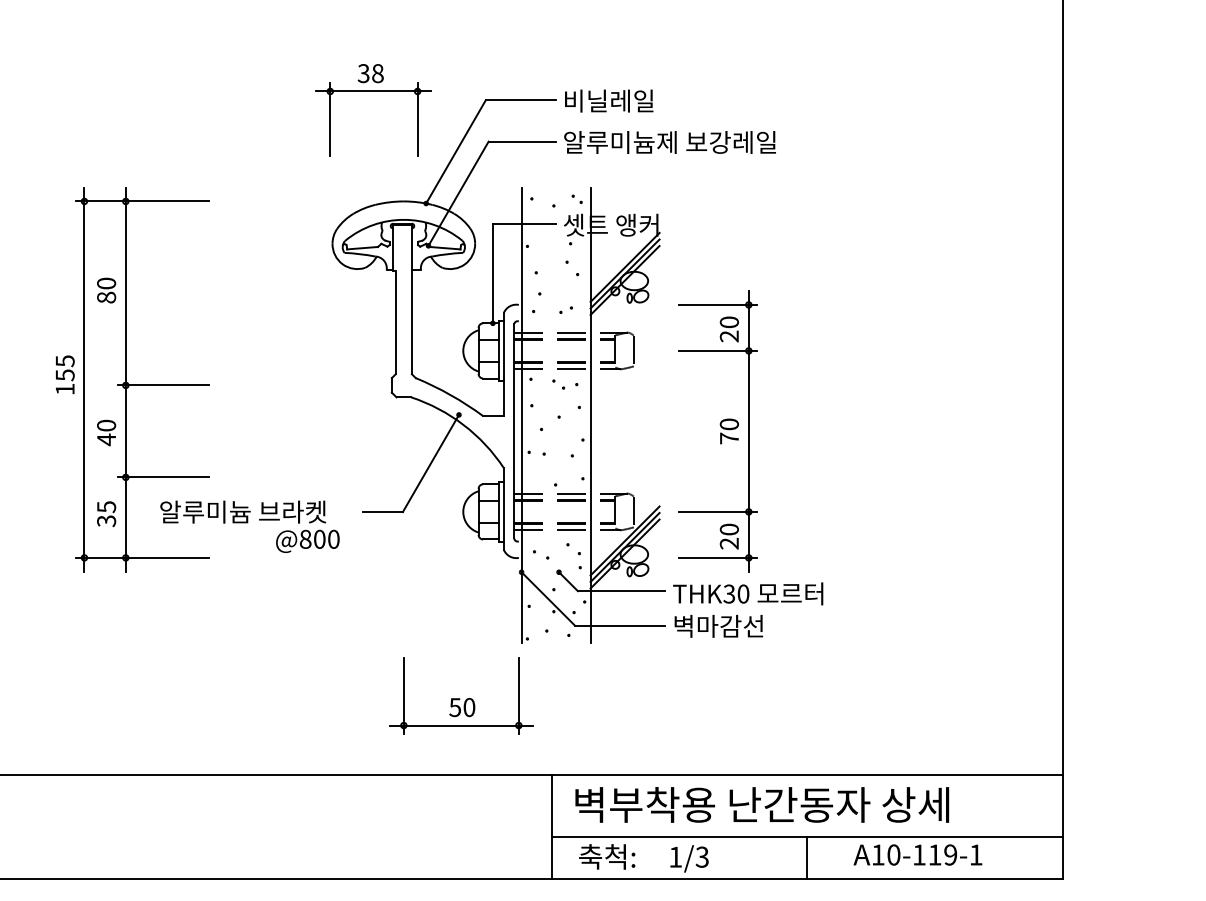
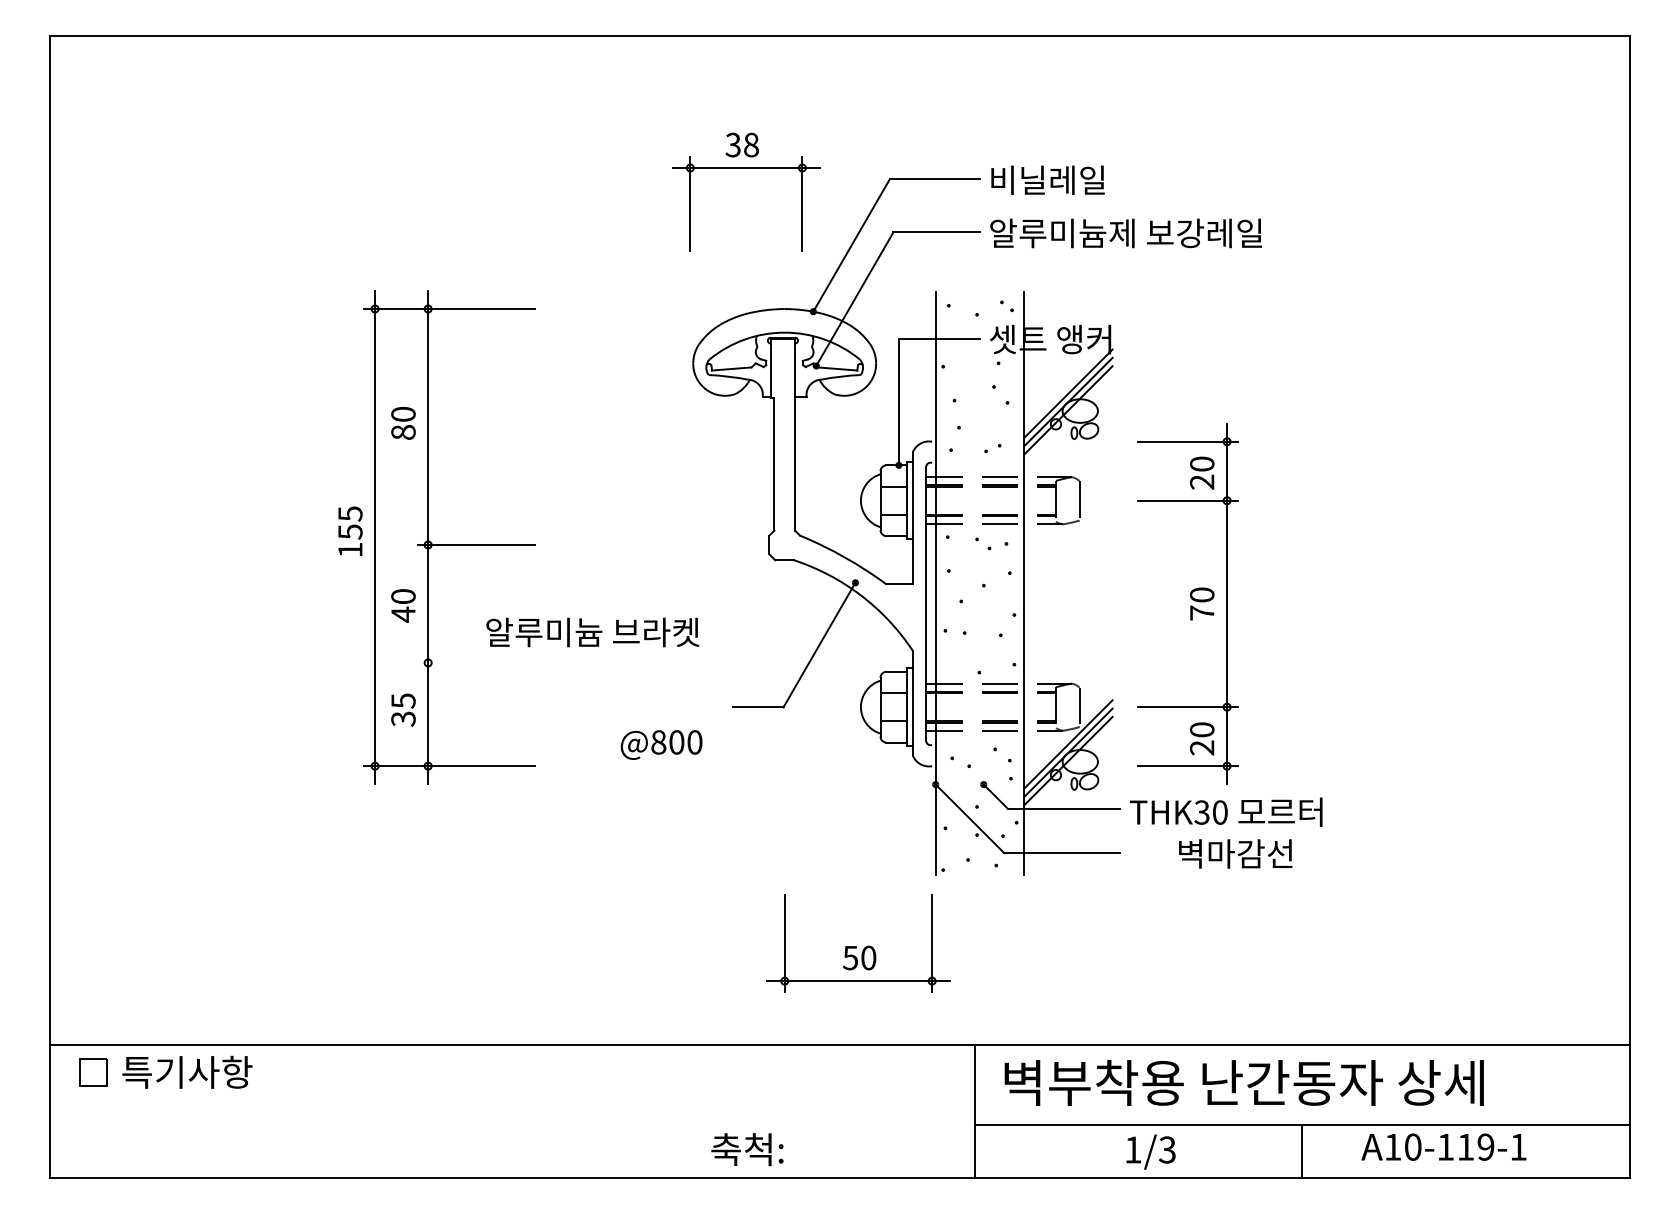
line: (162, 477) -> (475, 662), removed
text: (243, 512) -> (592, 632), moved
text: (718, 626) -> (1235, 853), moved
text: (607, 856) -> (747, 1149), moved

